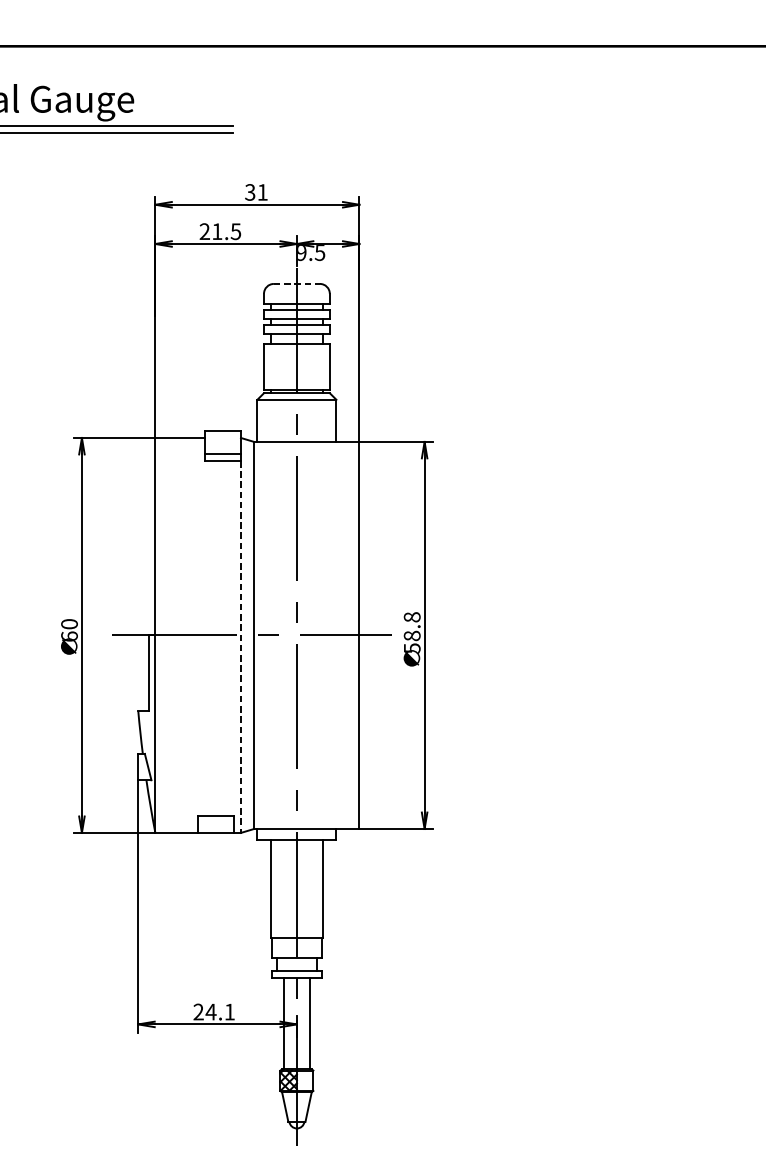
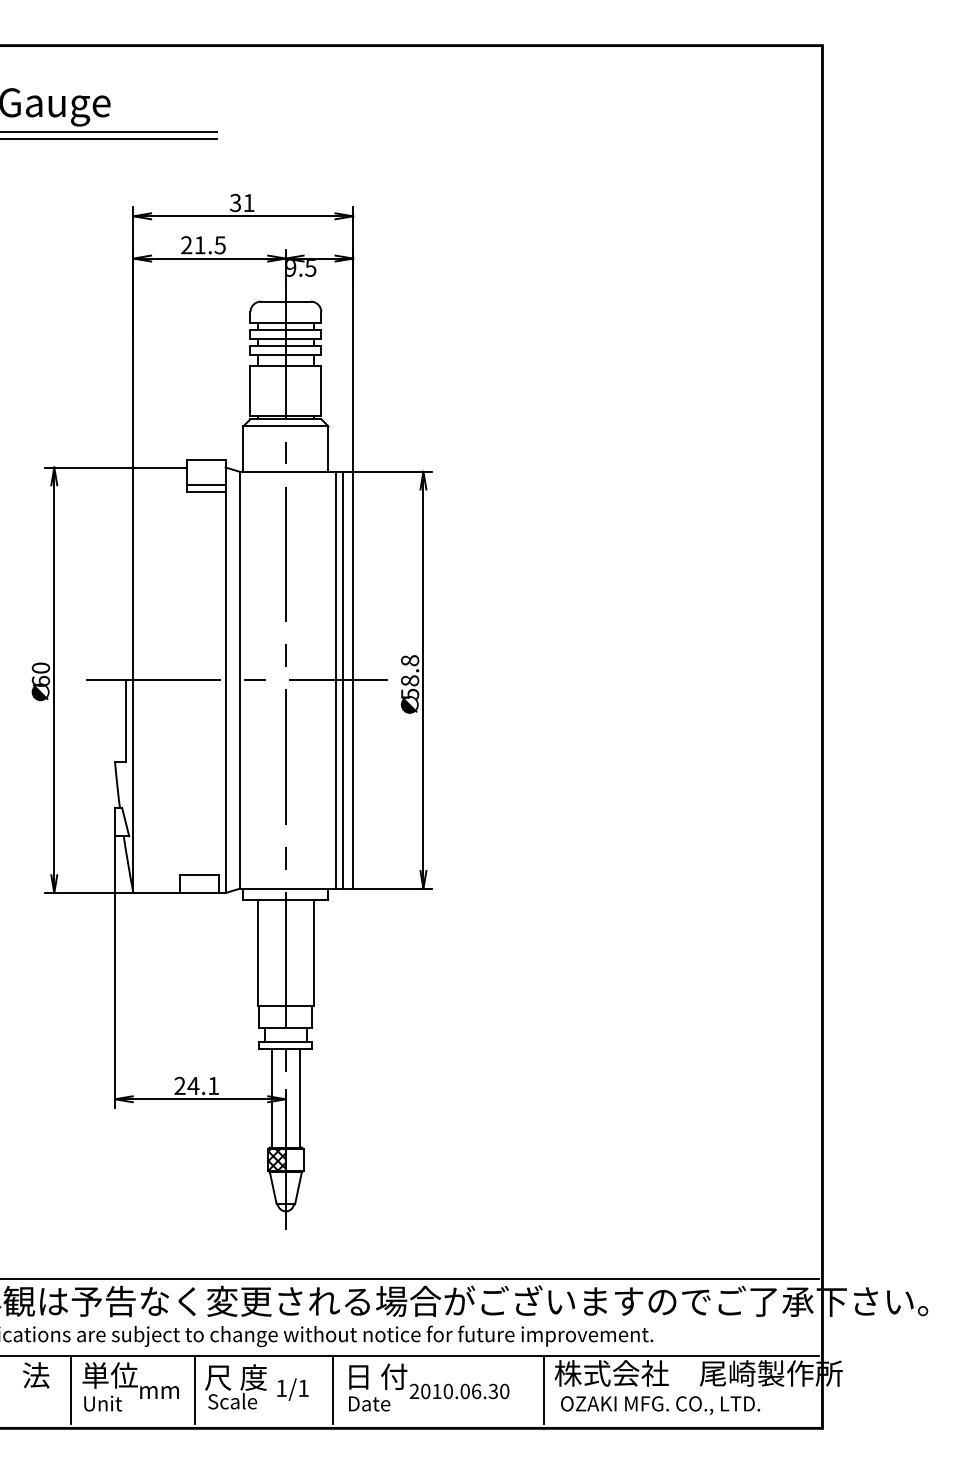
line: (296, 283) -> (285, 301), dashed -> solid
line: (342, 634) -> (335, 679), added
line: (349, 634) -> (342, 679), added
line: (240, 647) -> (225, 693), dashed -> solid

